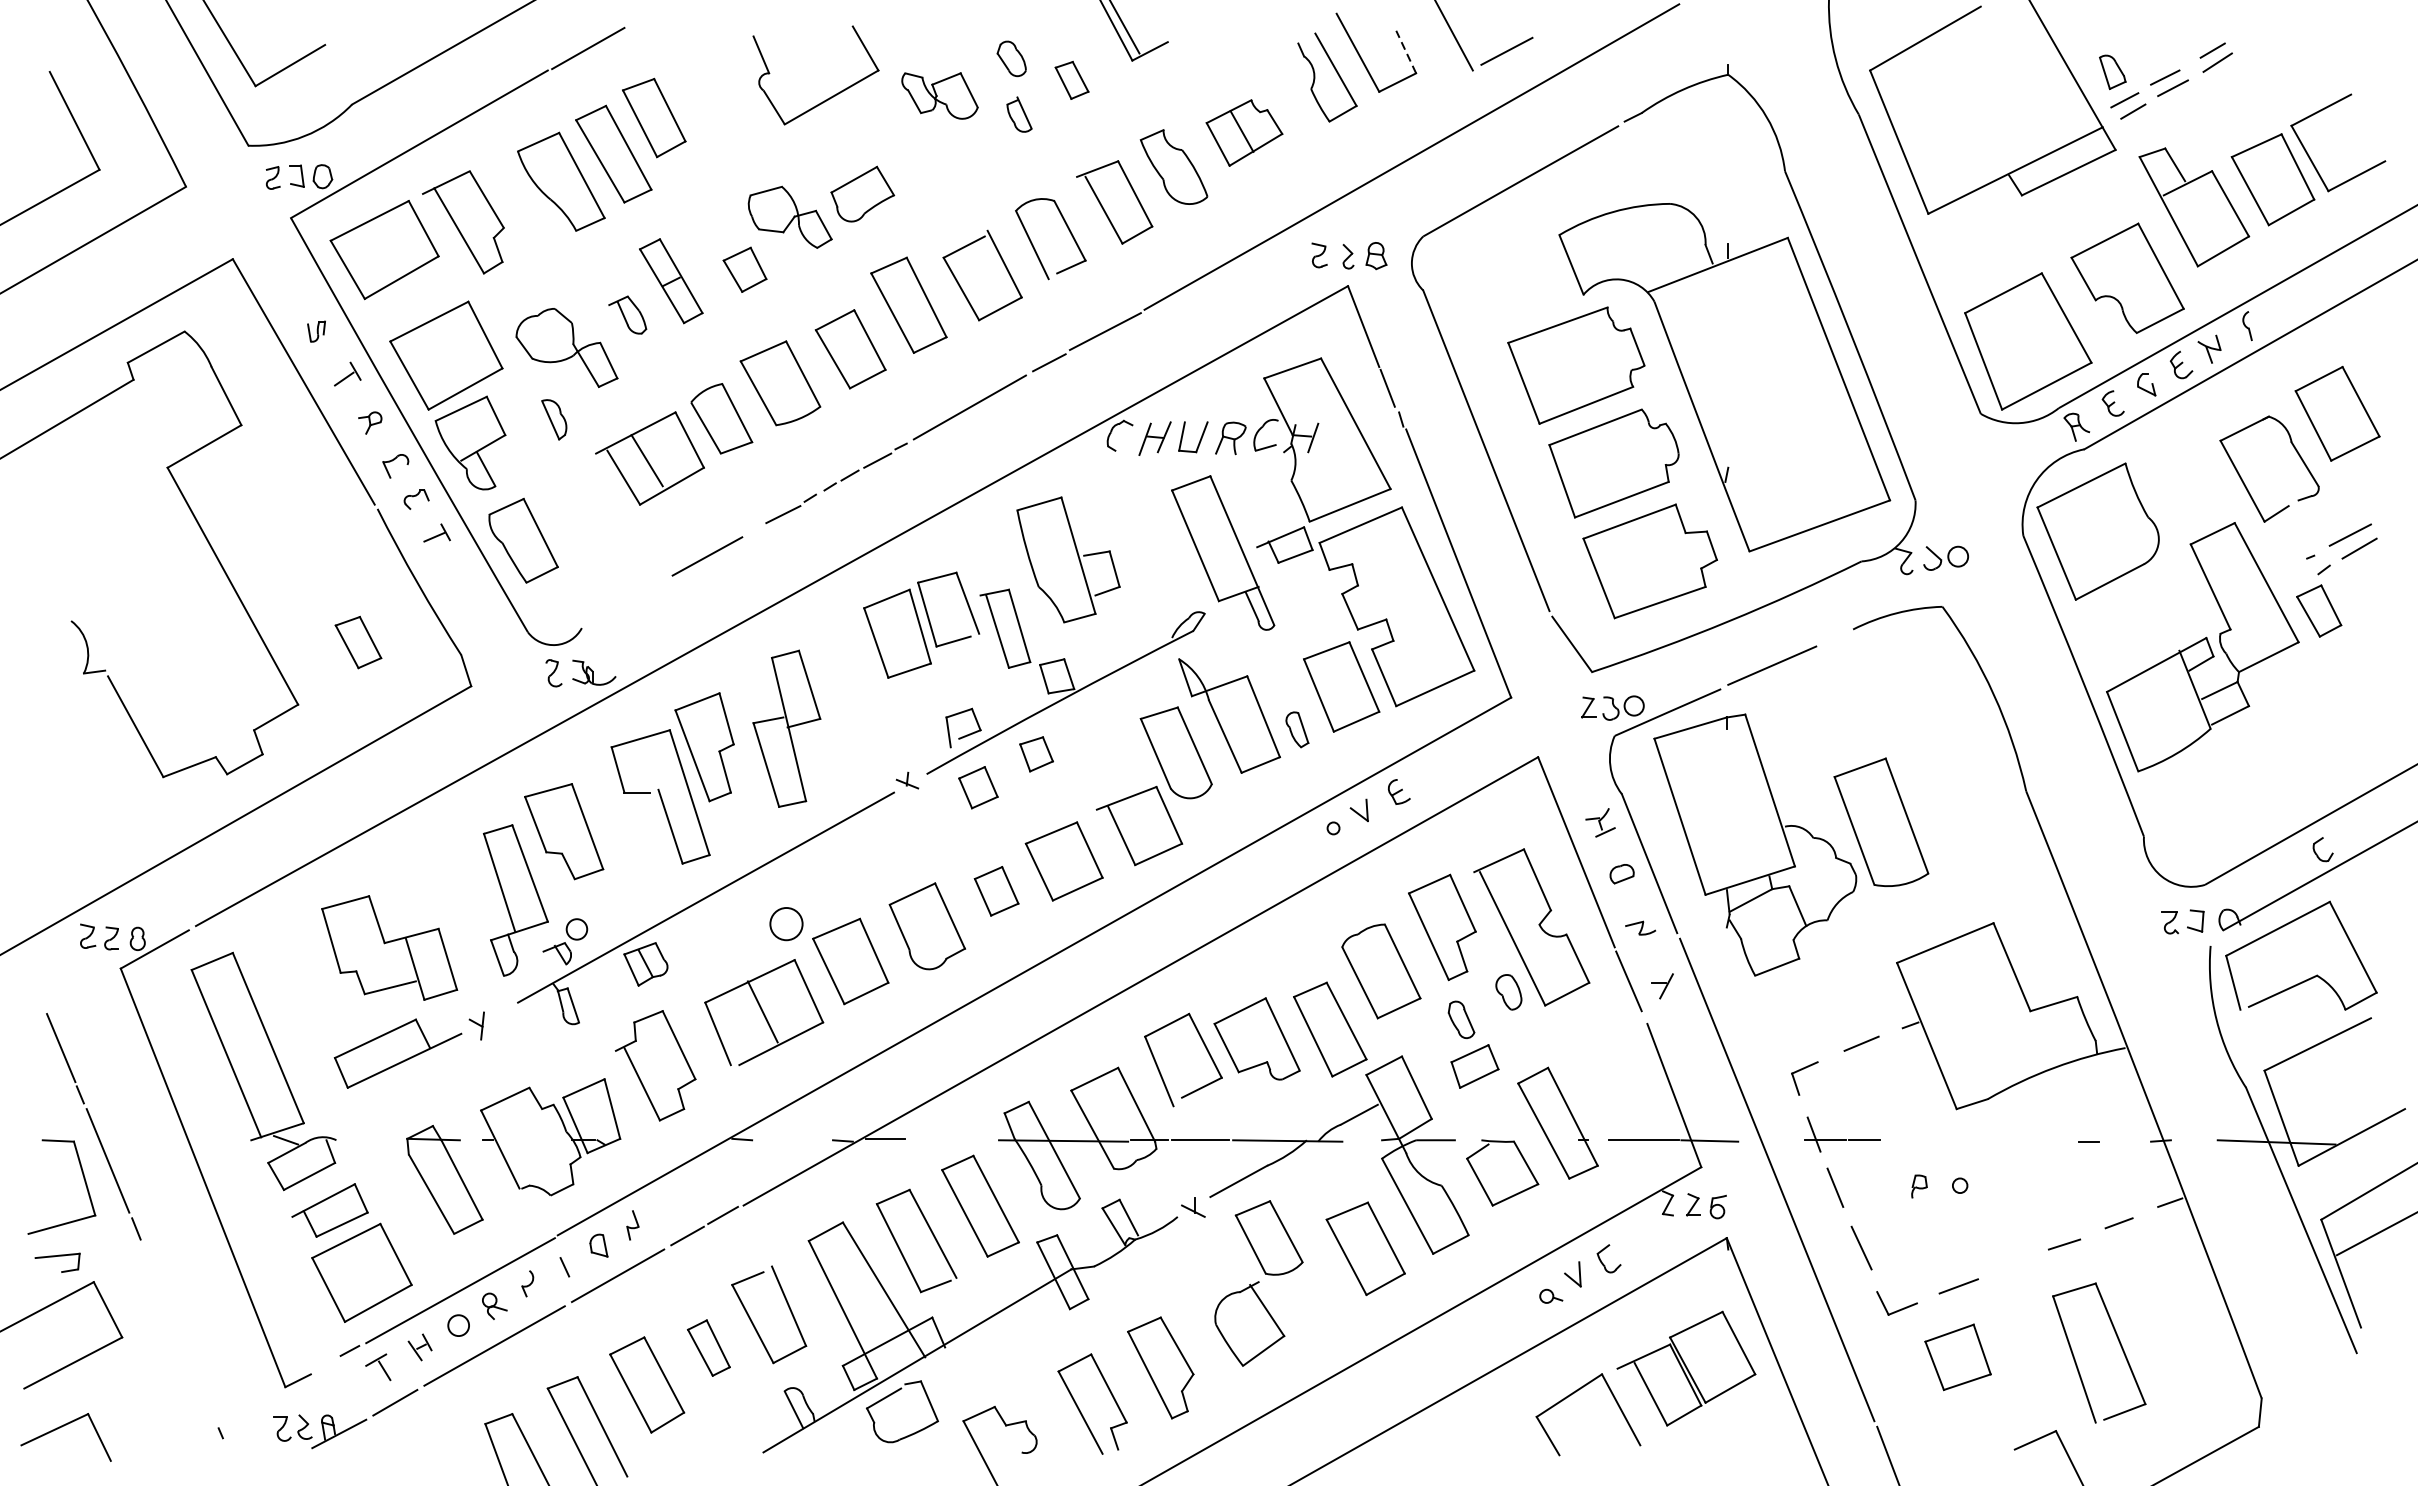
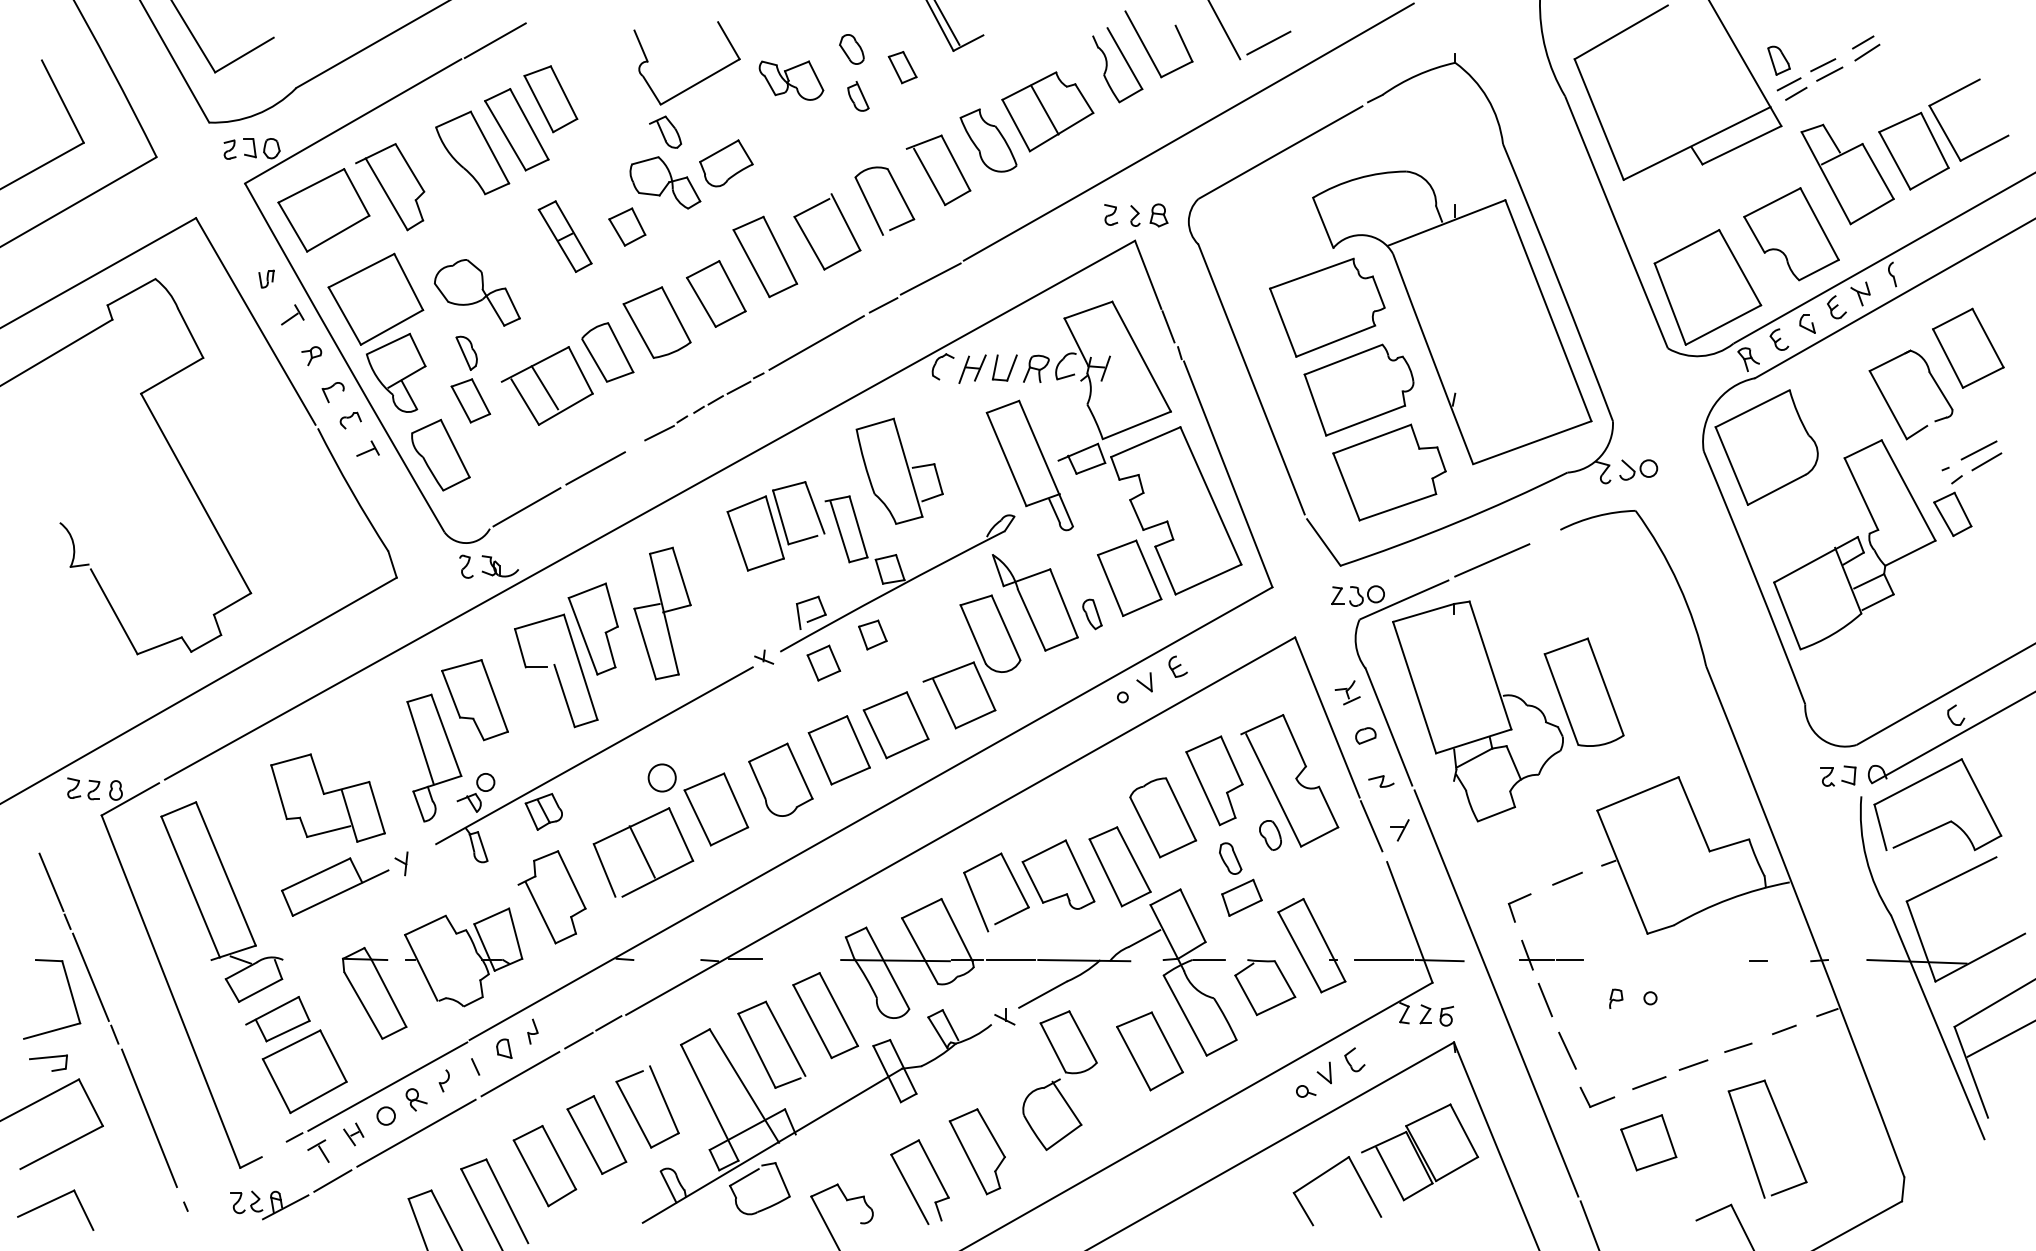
line: (1406, 51) -> (1184, 43), dashed -> solid
part: (1244, 132) -> (1047, 111), size x1.43
part: (627, 314) -> (665, 131), moved
line: (625, 602) -> (526, 507), added
part: (358, 642) -> (470, 400), moved
part: (995, 891) -> (838, 750), size x1.67
line: (2011, 1264) -> (1693, 1064), added
line: (177, 1328) -> (149, 1118), added
part: (708, 1347) -> (596, 1134), size x1.67

